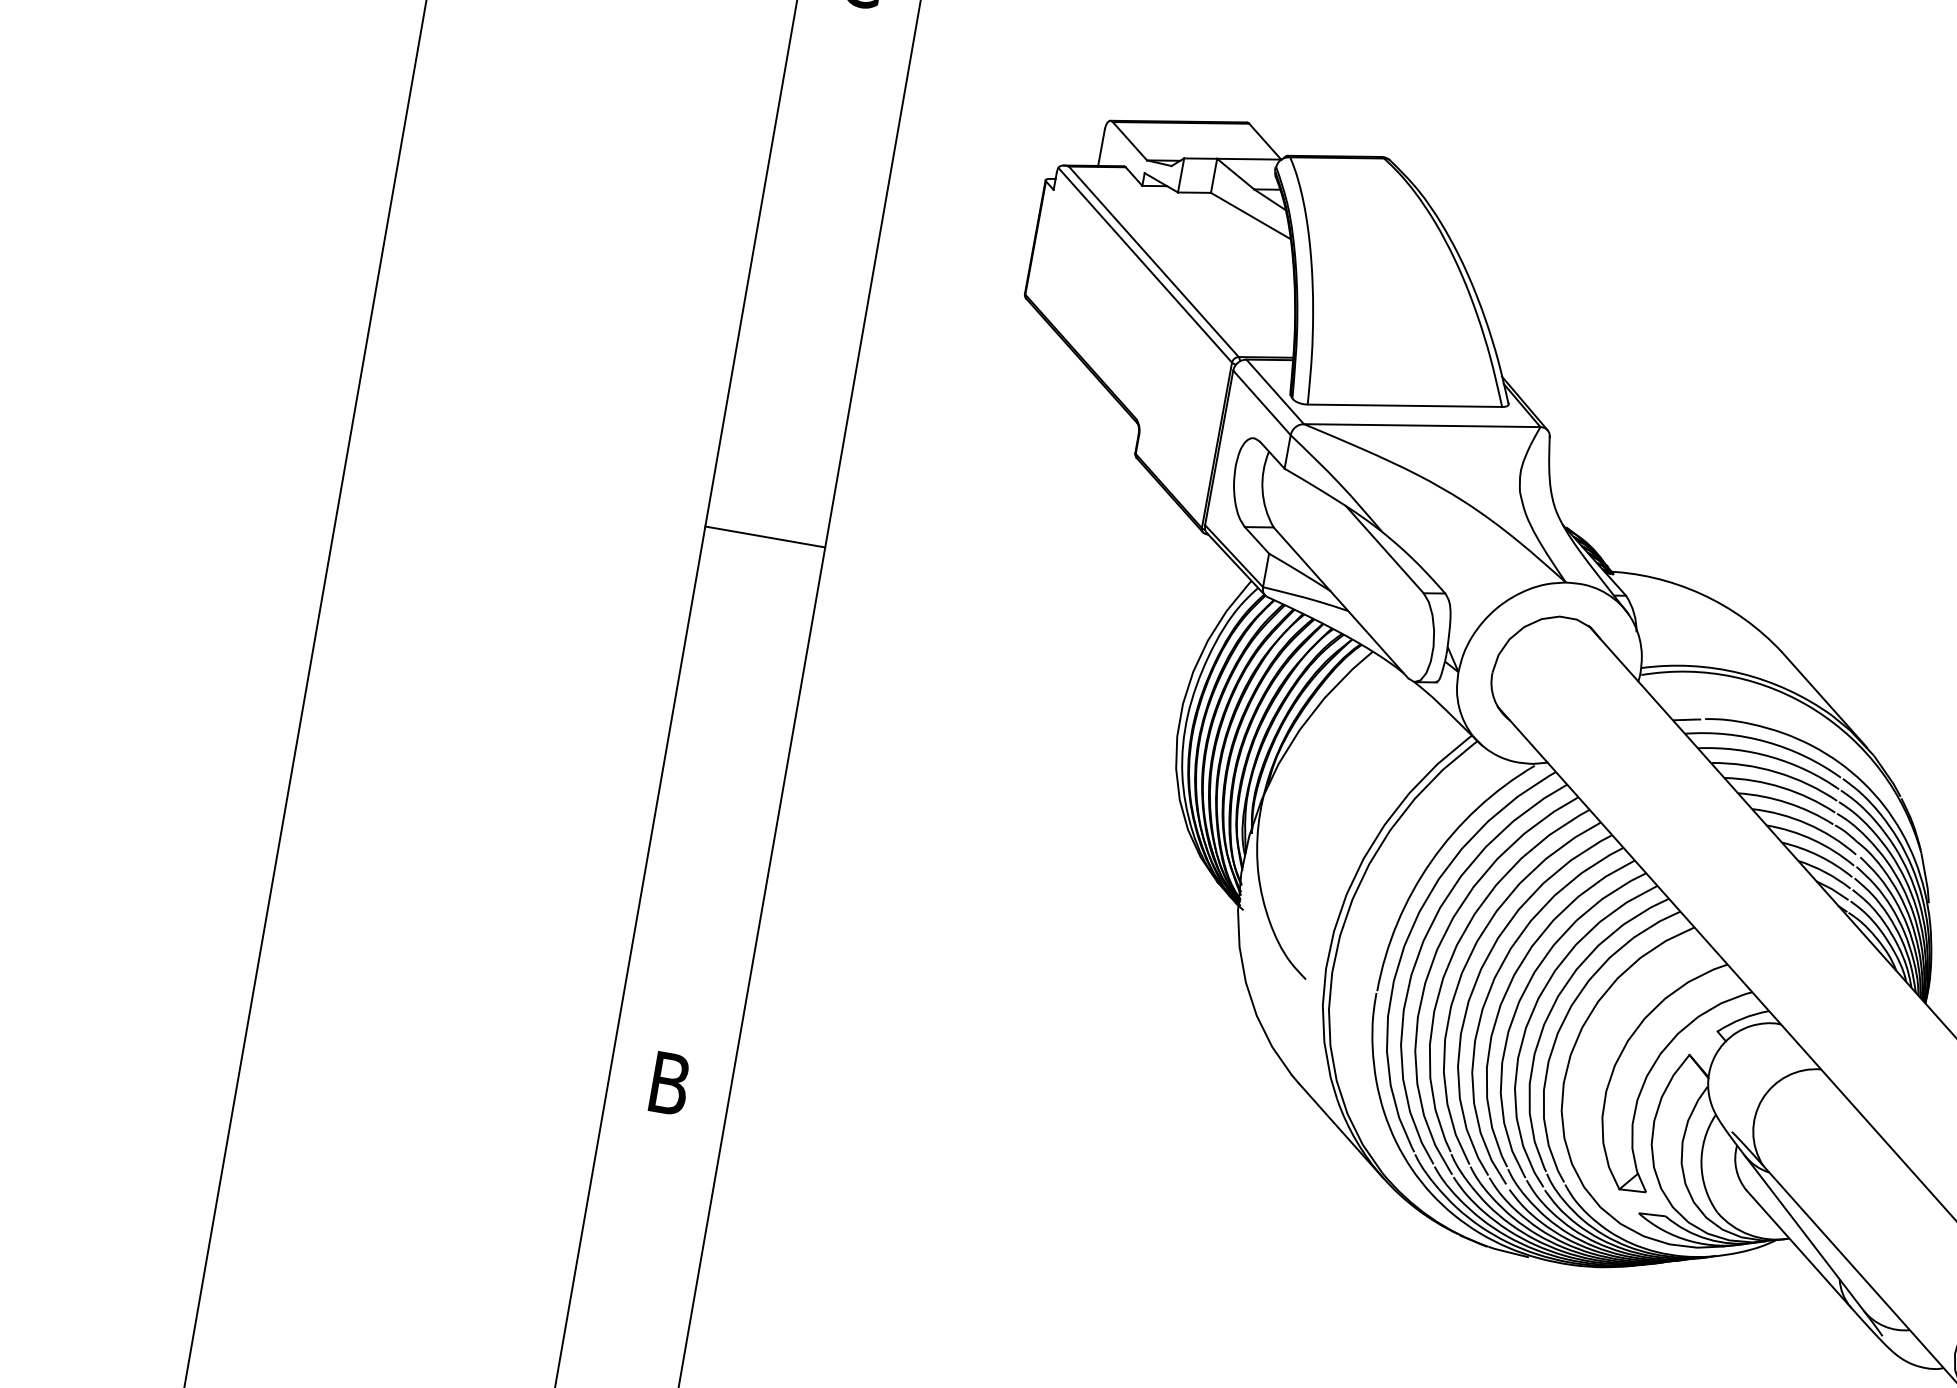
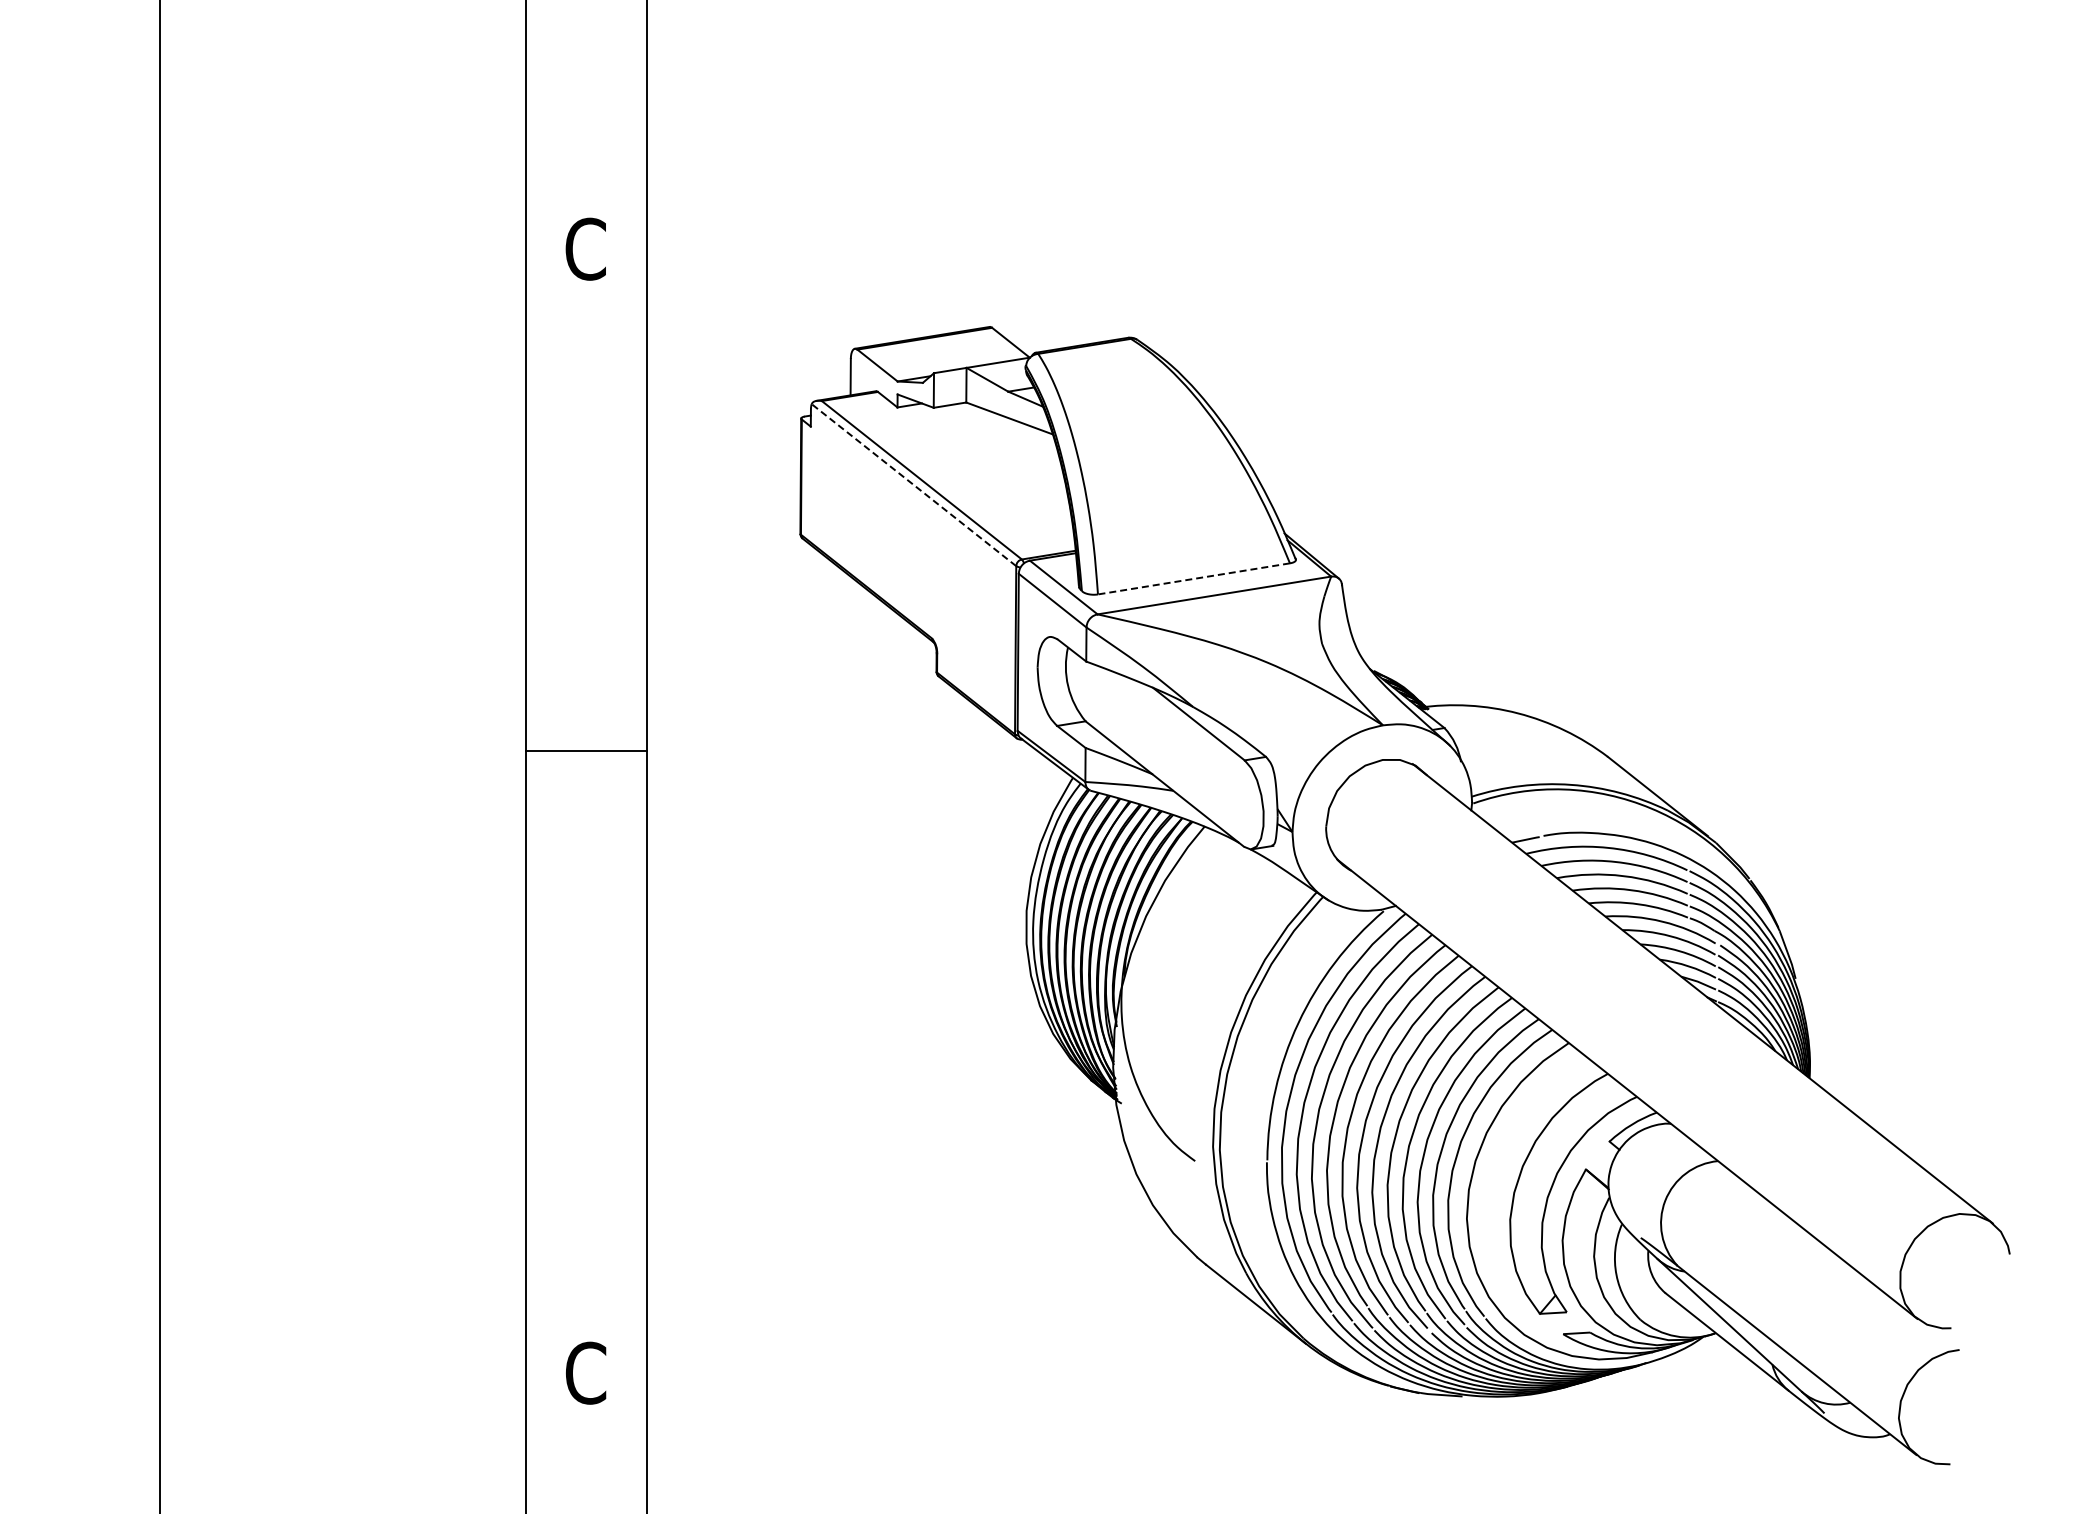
line: (1144, 264) -> (913, 484), solid -> dashed
line: (1404, 405) -> (1193, 578), solid -> dashed
line: (765, 537) -> (586, 751), moved
text: (669, 1082) -> (585, 1372), B -> C

